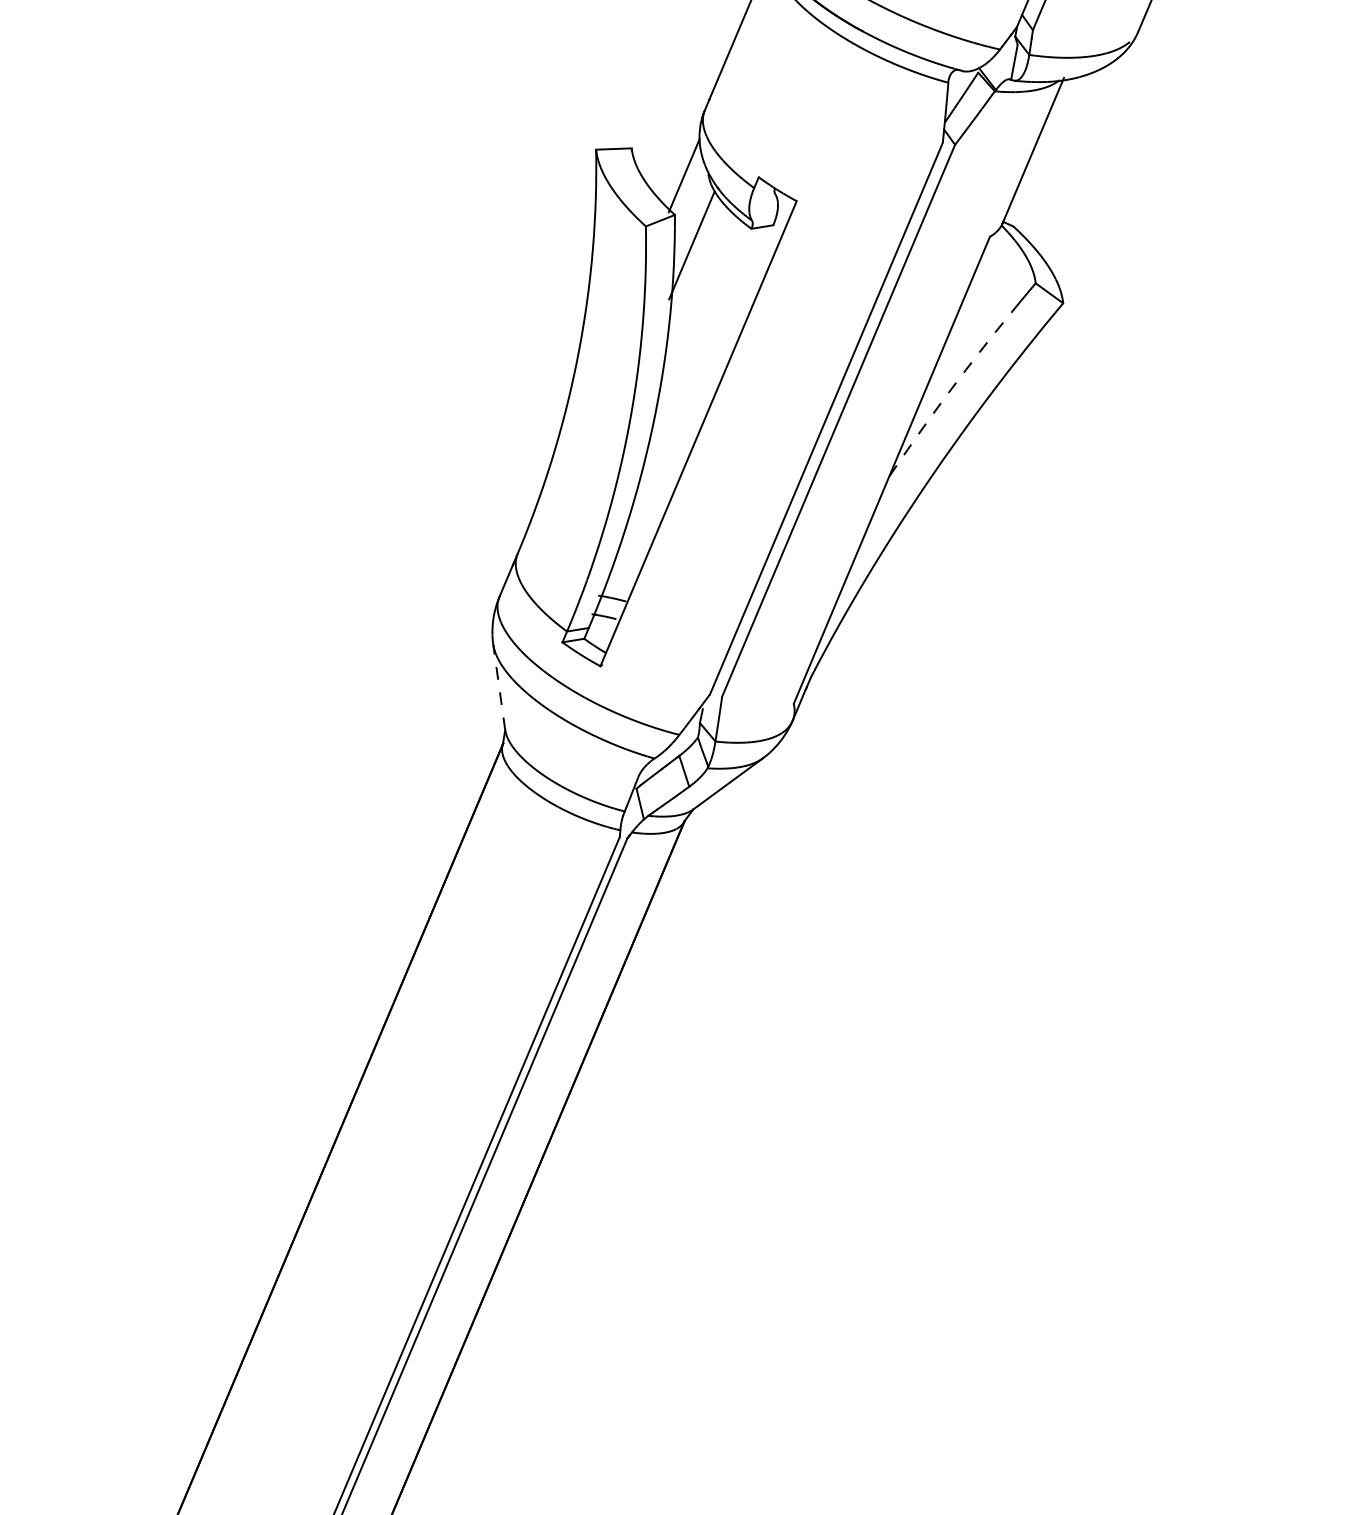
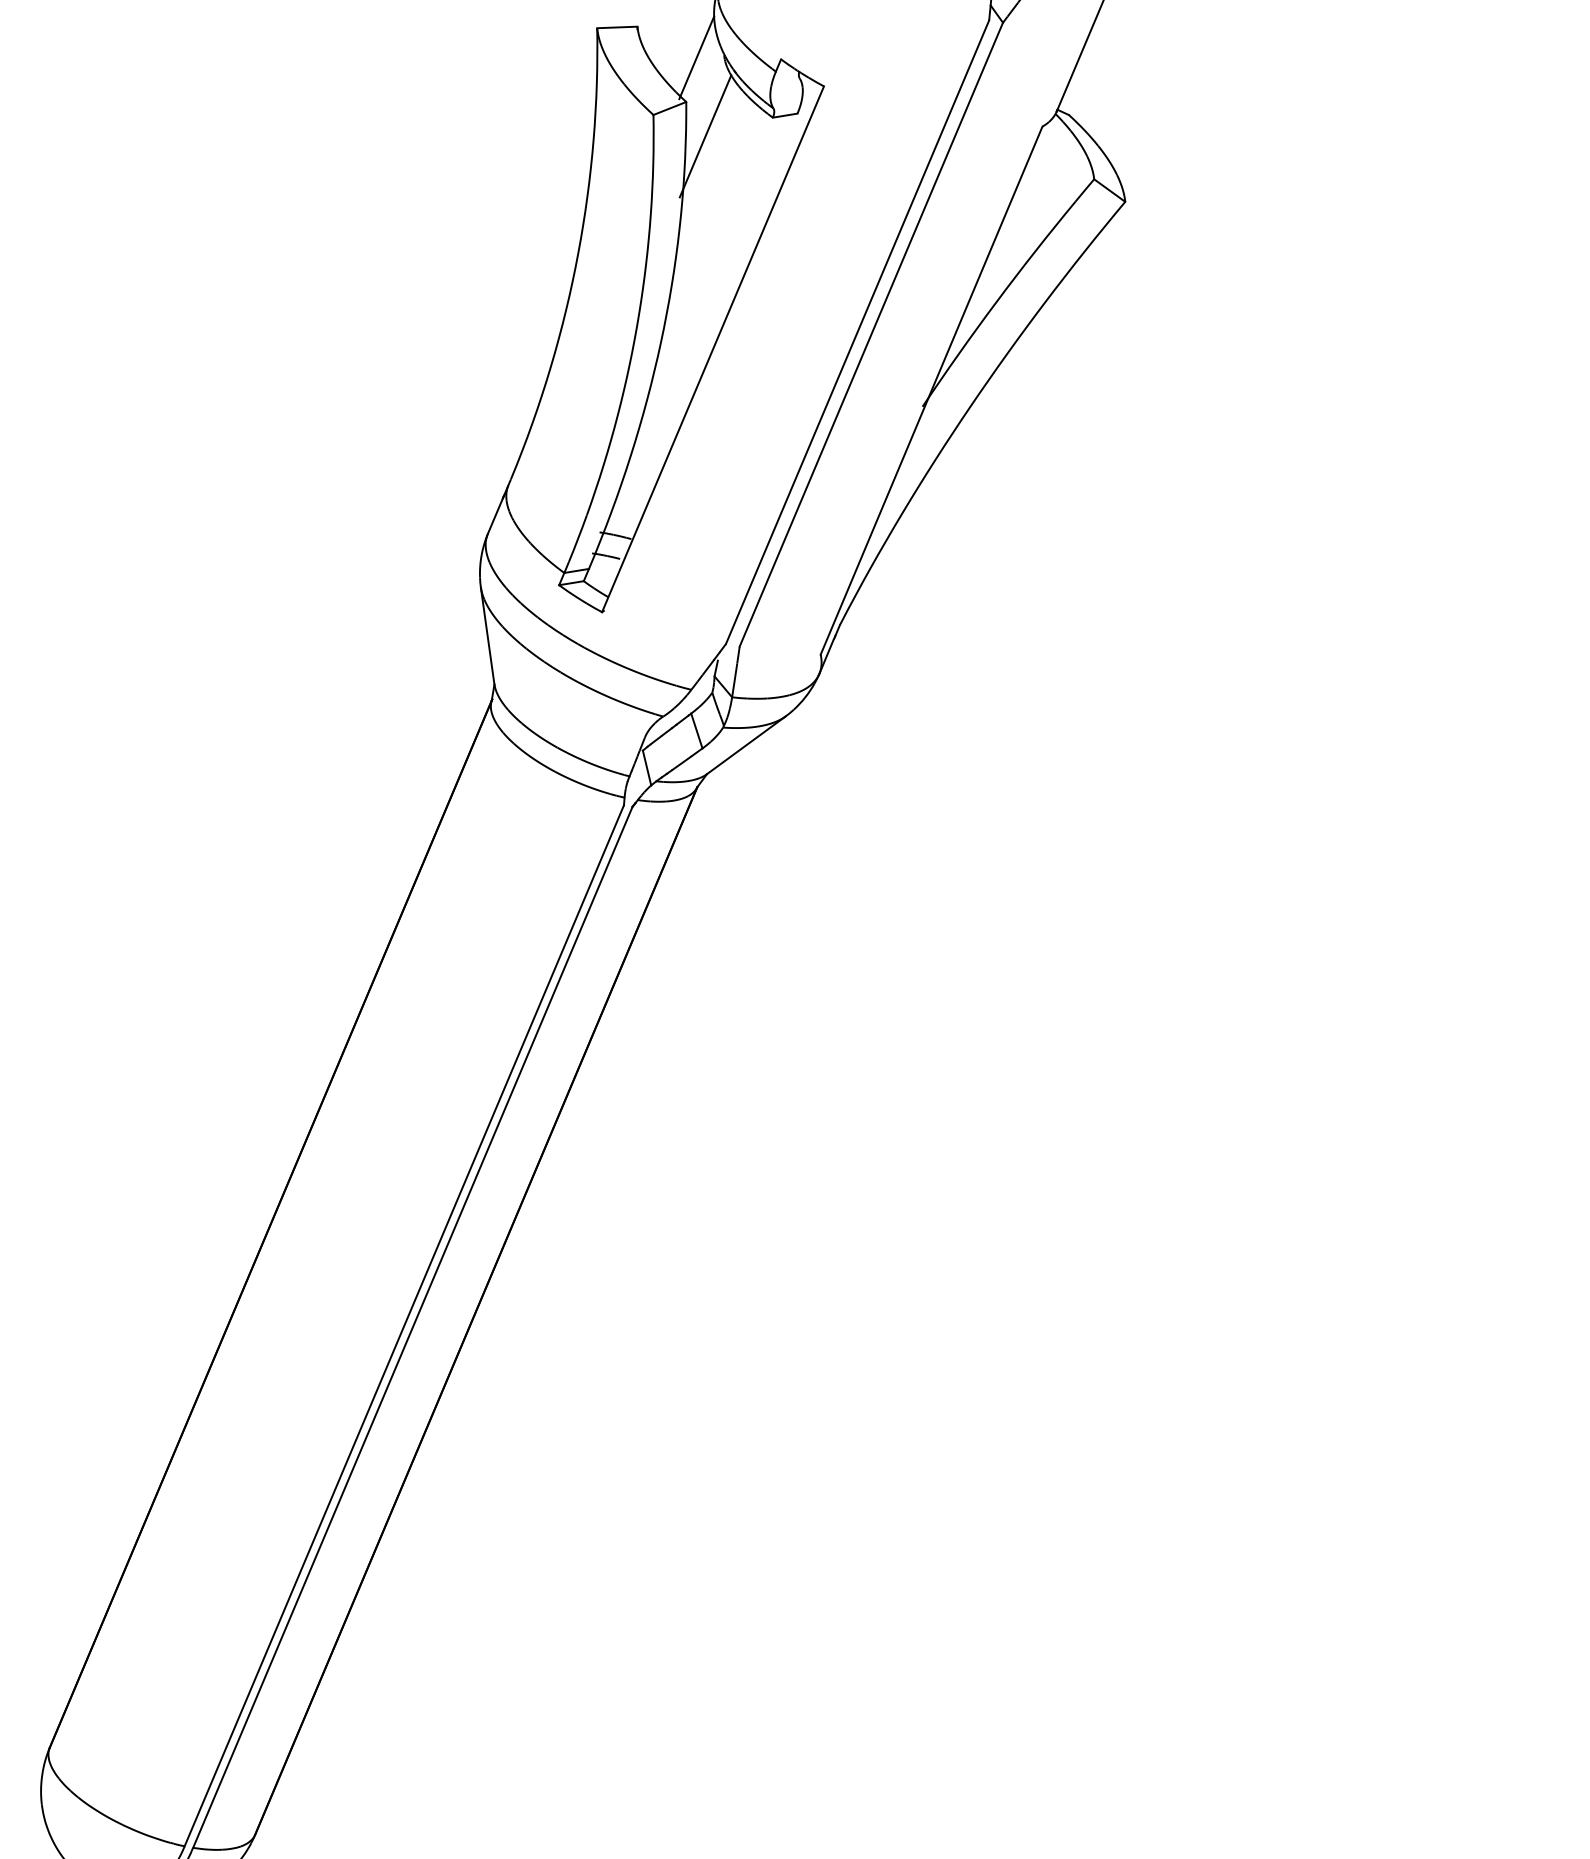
arc: (949, 392) -> (996, 302), dashed -> solid
line: (499, 687) -> (487, 636), dashed -> solid

